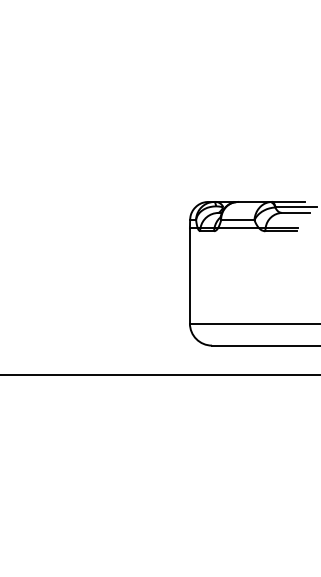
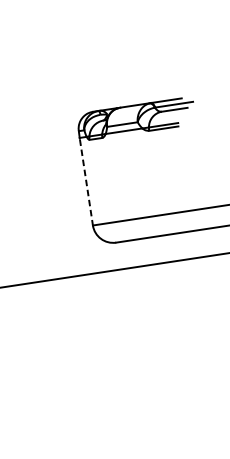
line: (189, 277) -> (86, 183), solid -> dashed

